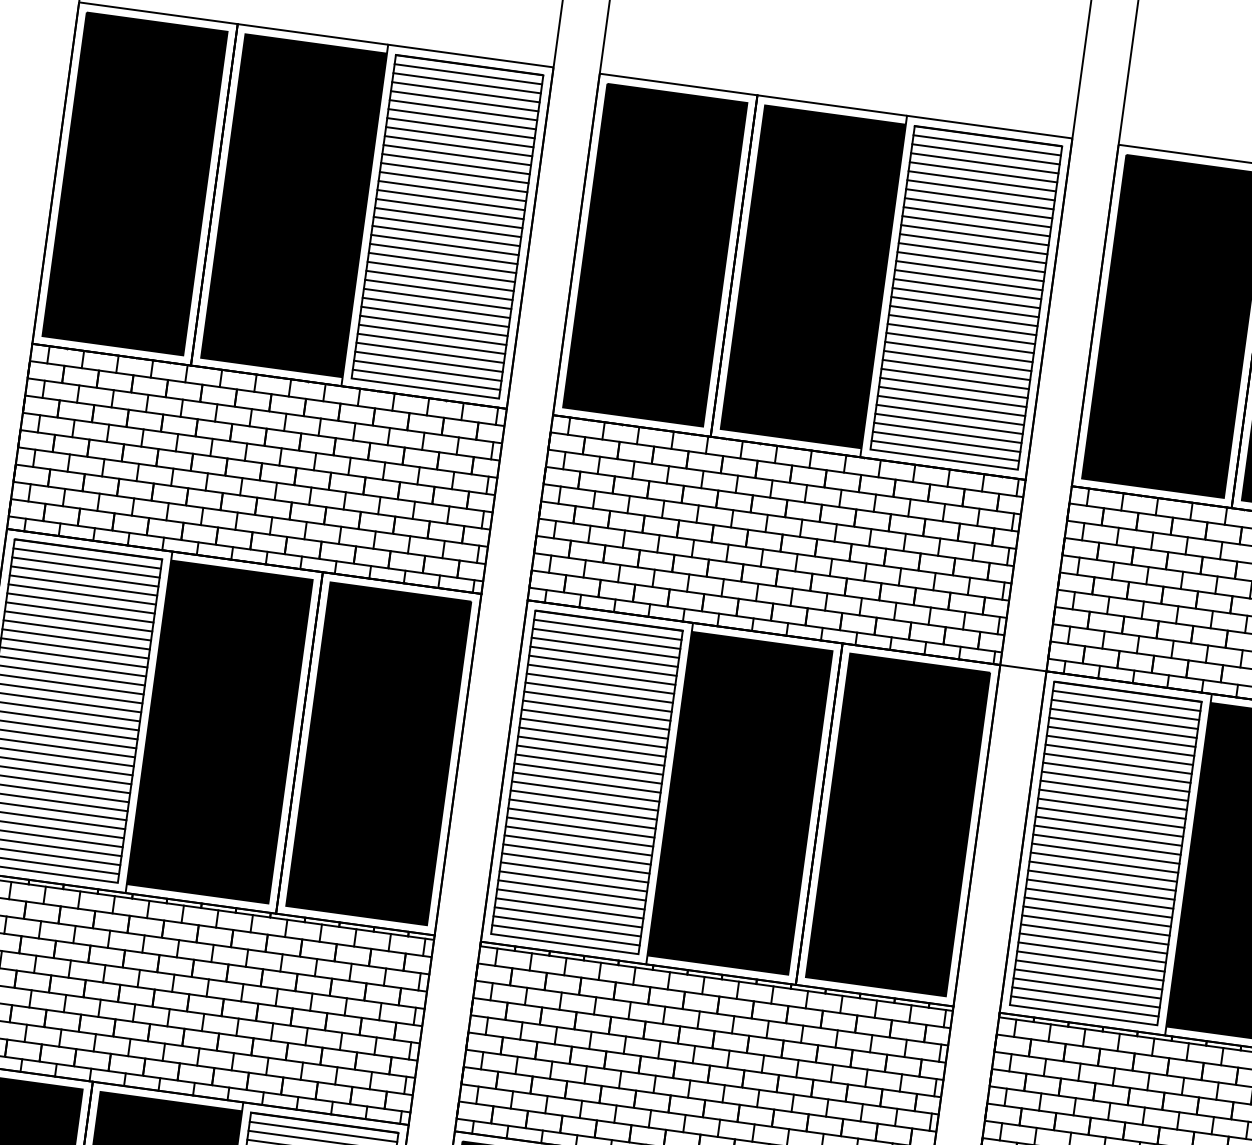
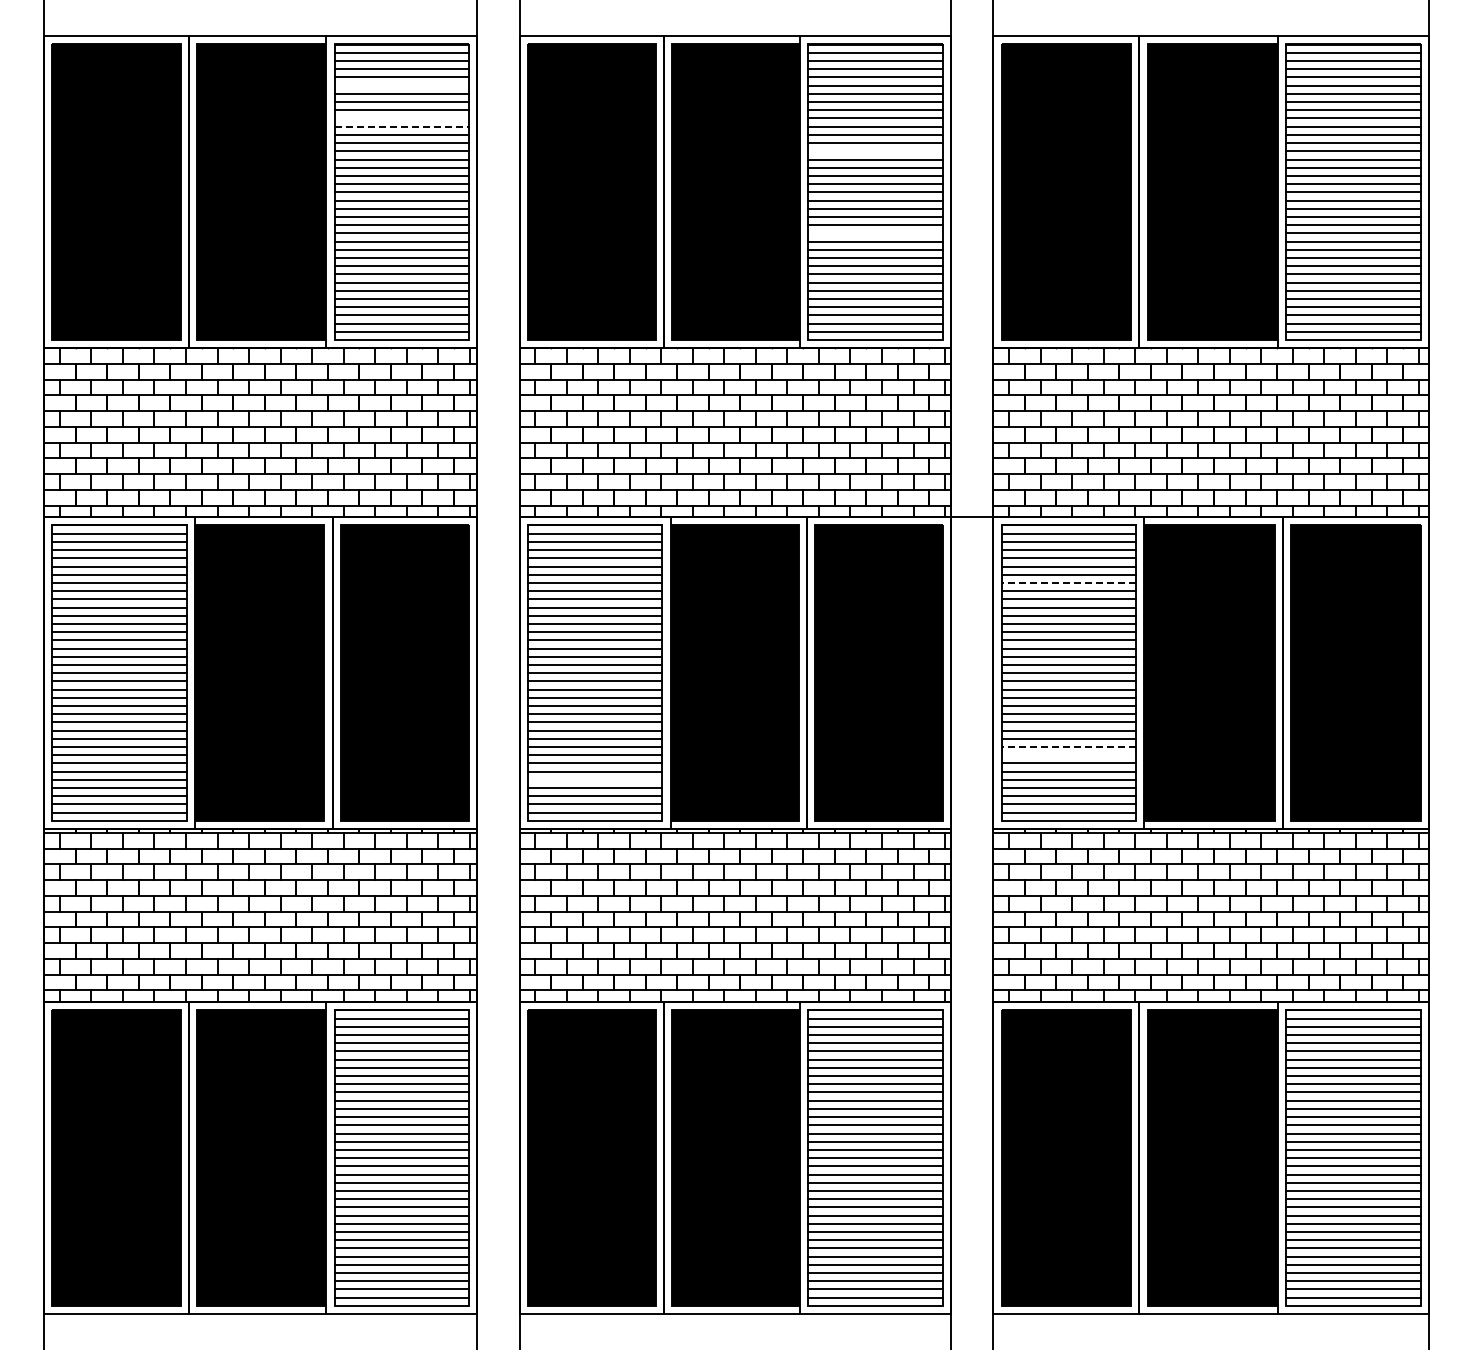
line: (463, 109) -> (401, 85), removed
line: (458, 146) -> (401, 118), removed
line: (457, 155) -> (402, 126), solid -> dashed
line: (972, 253) -> (875, 151), removed
line: (959, 343) -> (875, 233), removed
line: (1118, 754) -> (1068, 582), solid -> dashed
line: (570, 898) -> (594, 779), removed
line: (1094, 934) -> (1068, 747), solid -> dashed
line: (1092, 943) -> (1068, 755), removed

